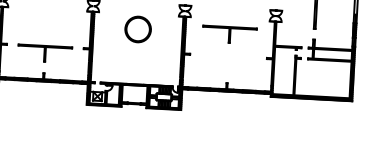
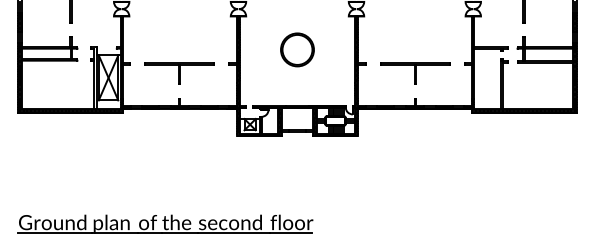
part: (138, 29) -> (297, 49), moved
part: (229, 34) -> (415, 73), moved

